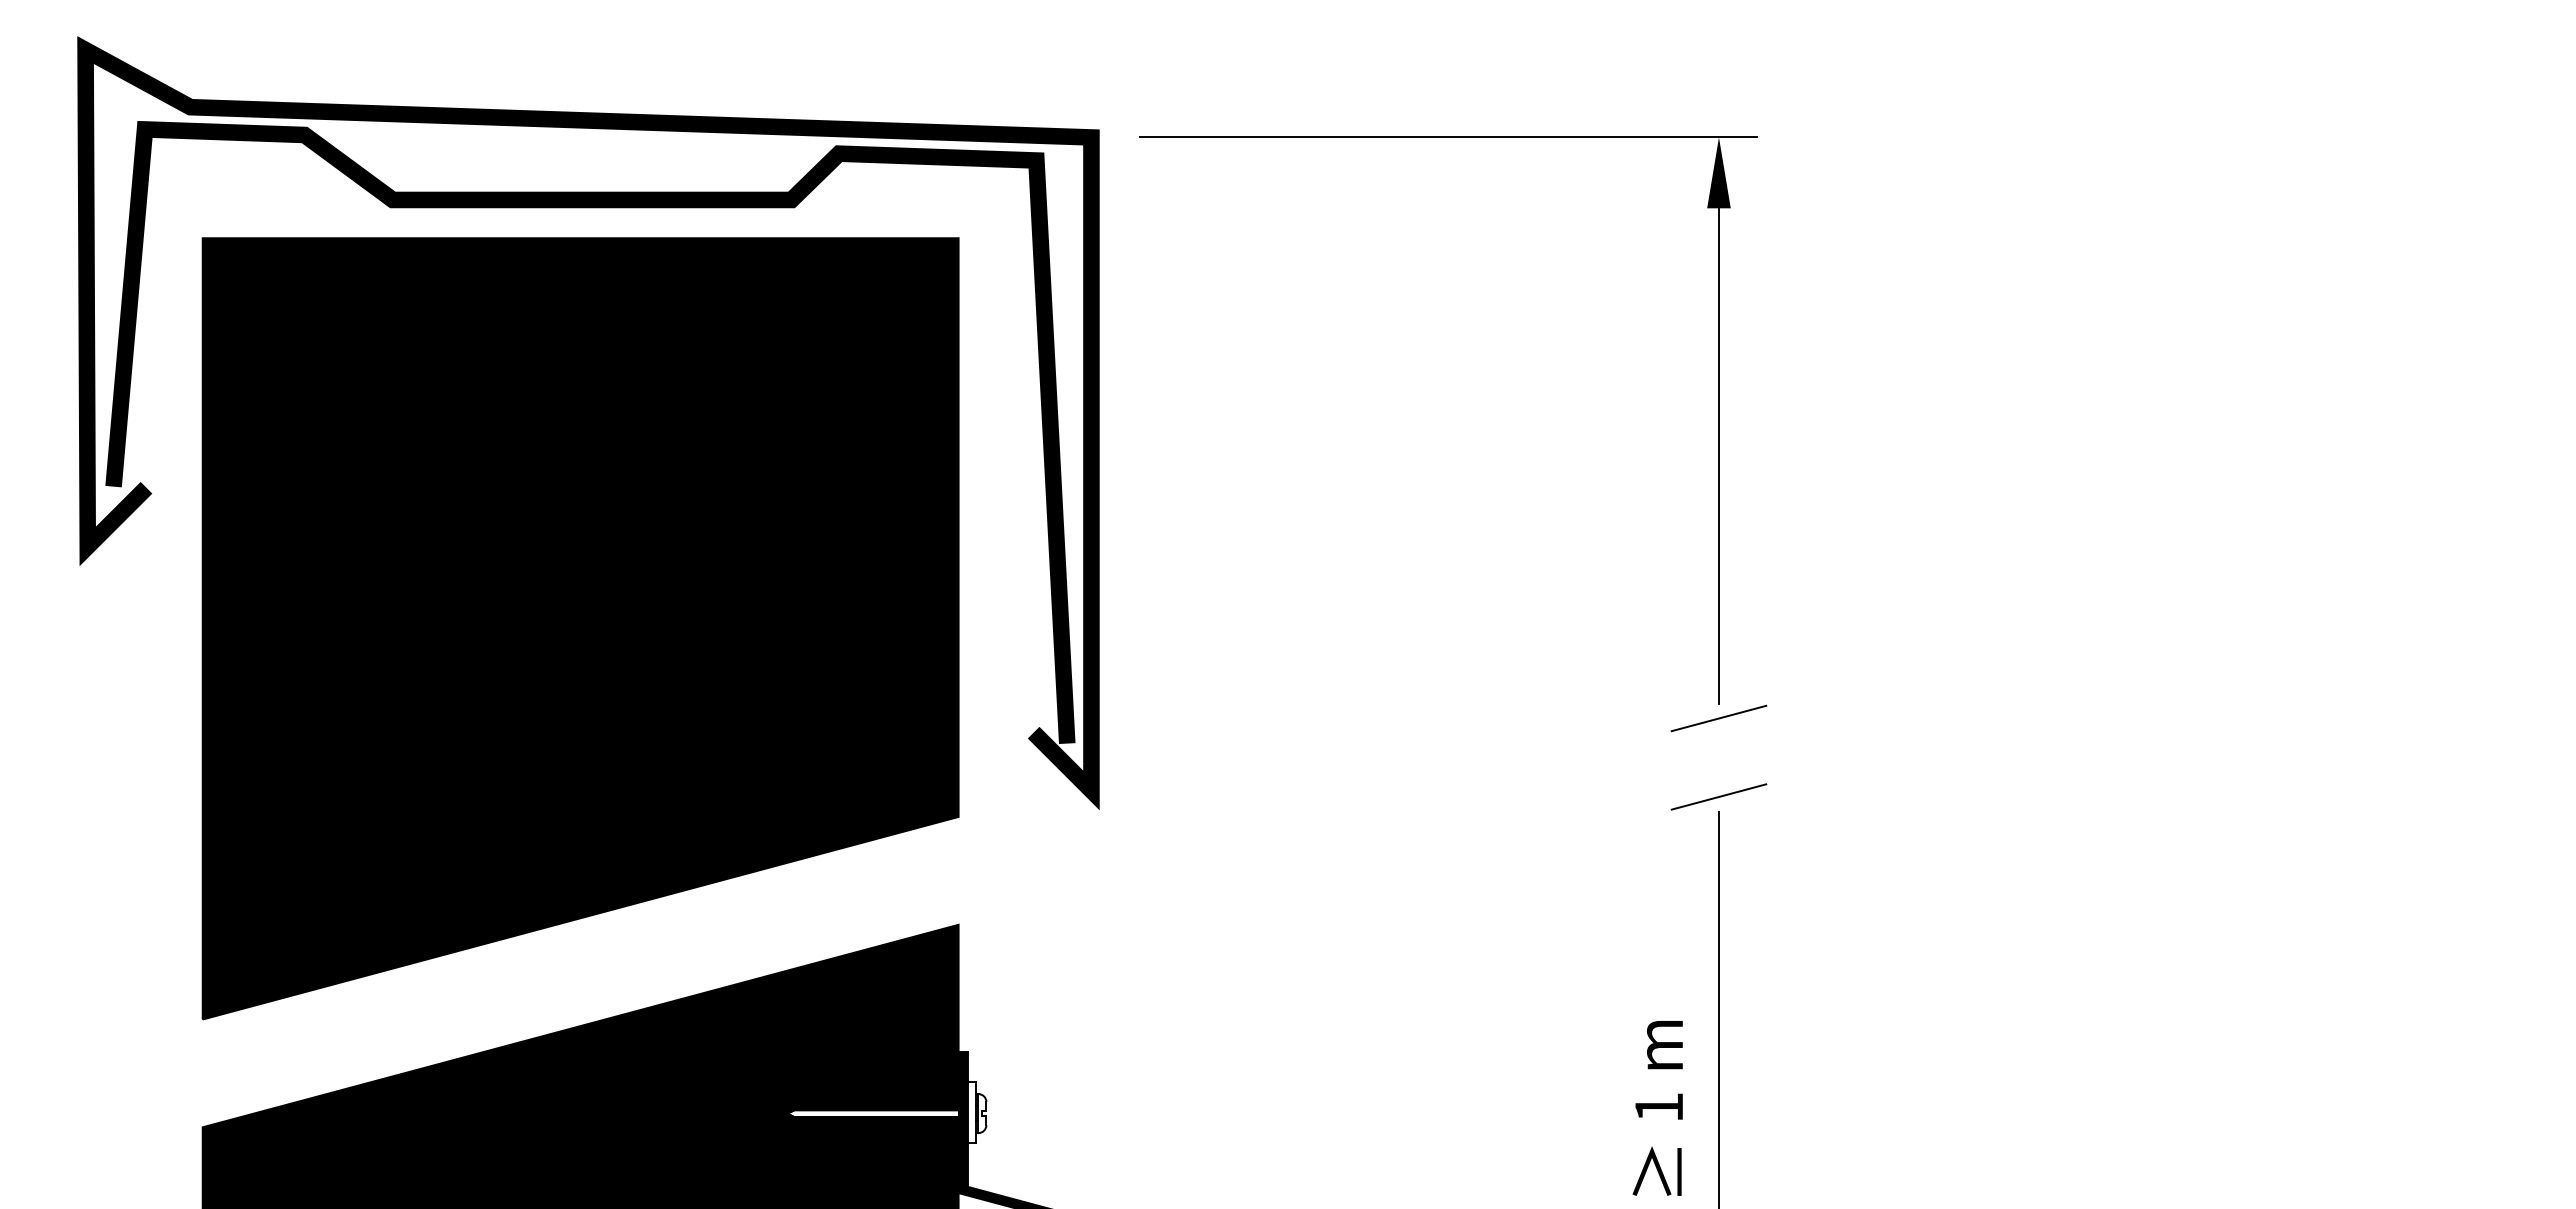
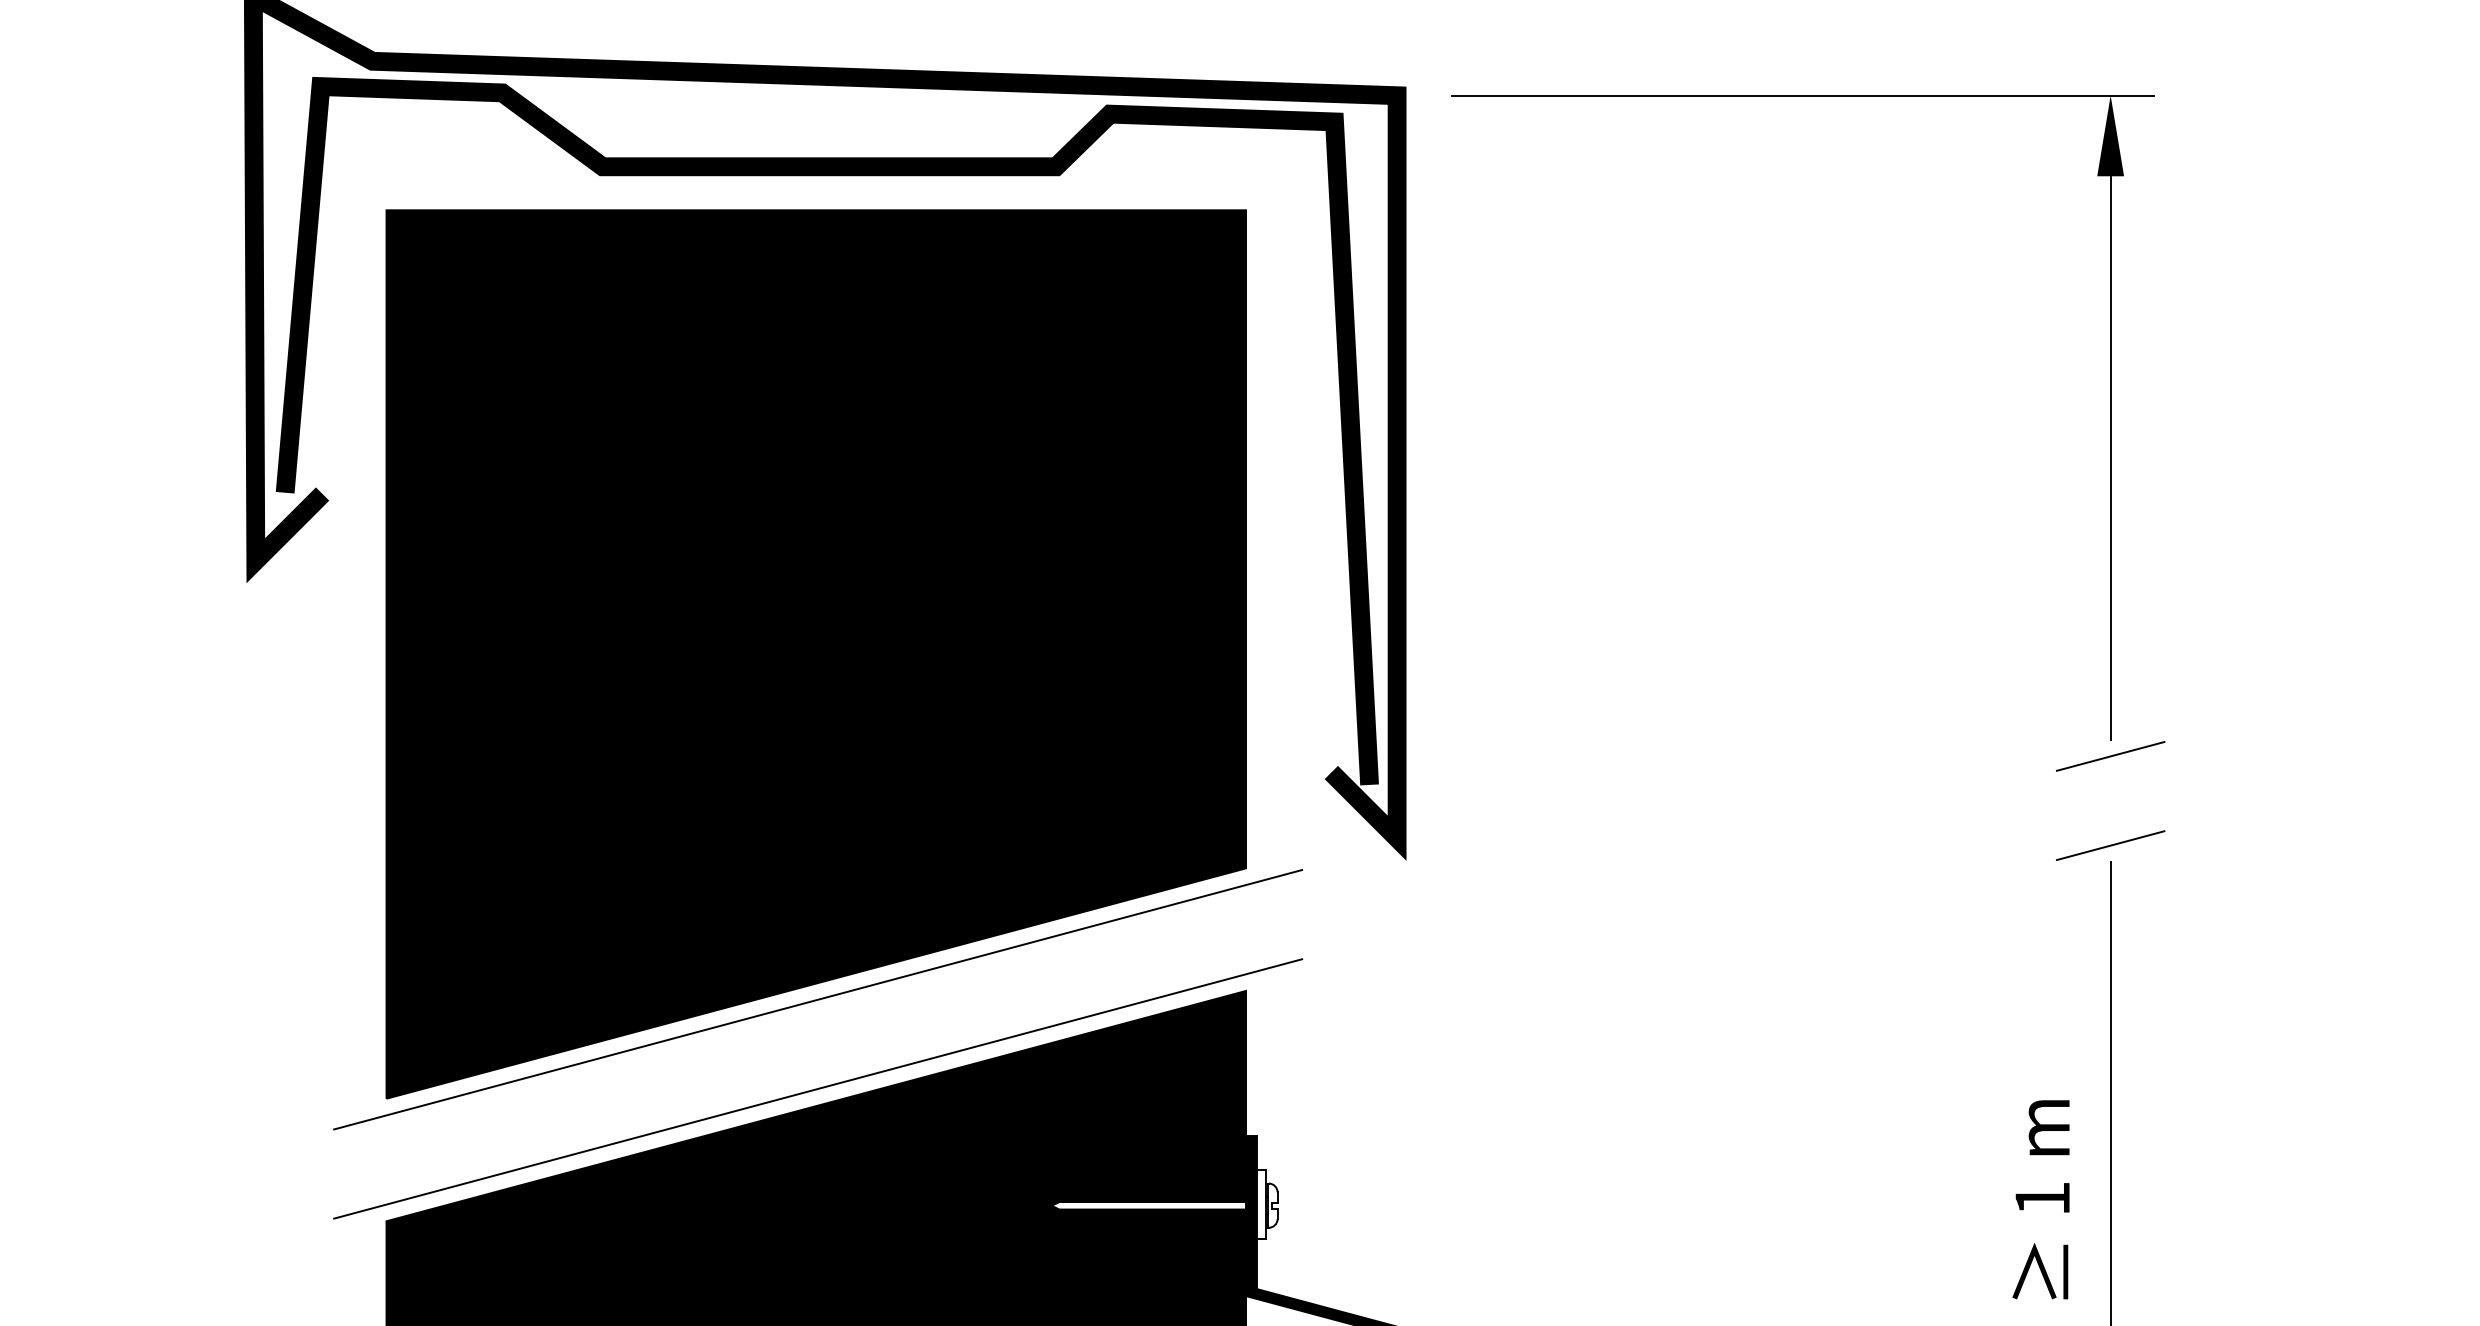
line: (581, 932) -> (817, 999), added
line: (581, 1010) -> (817, 1088), added

